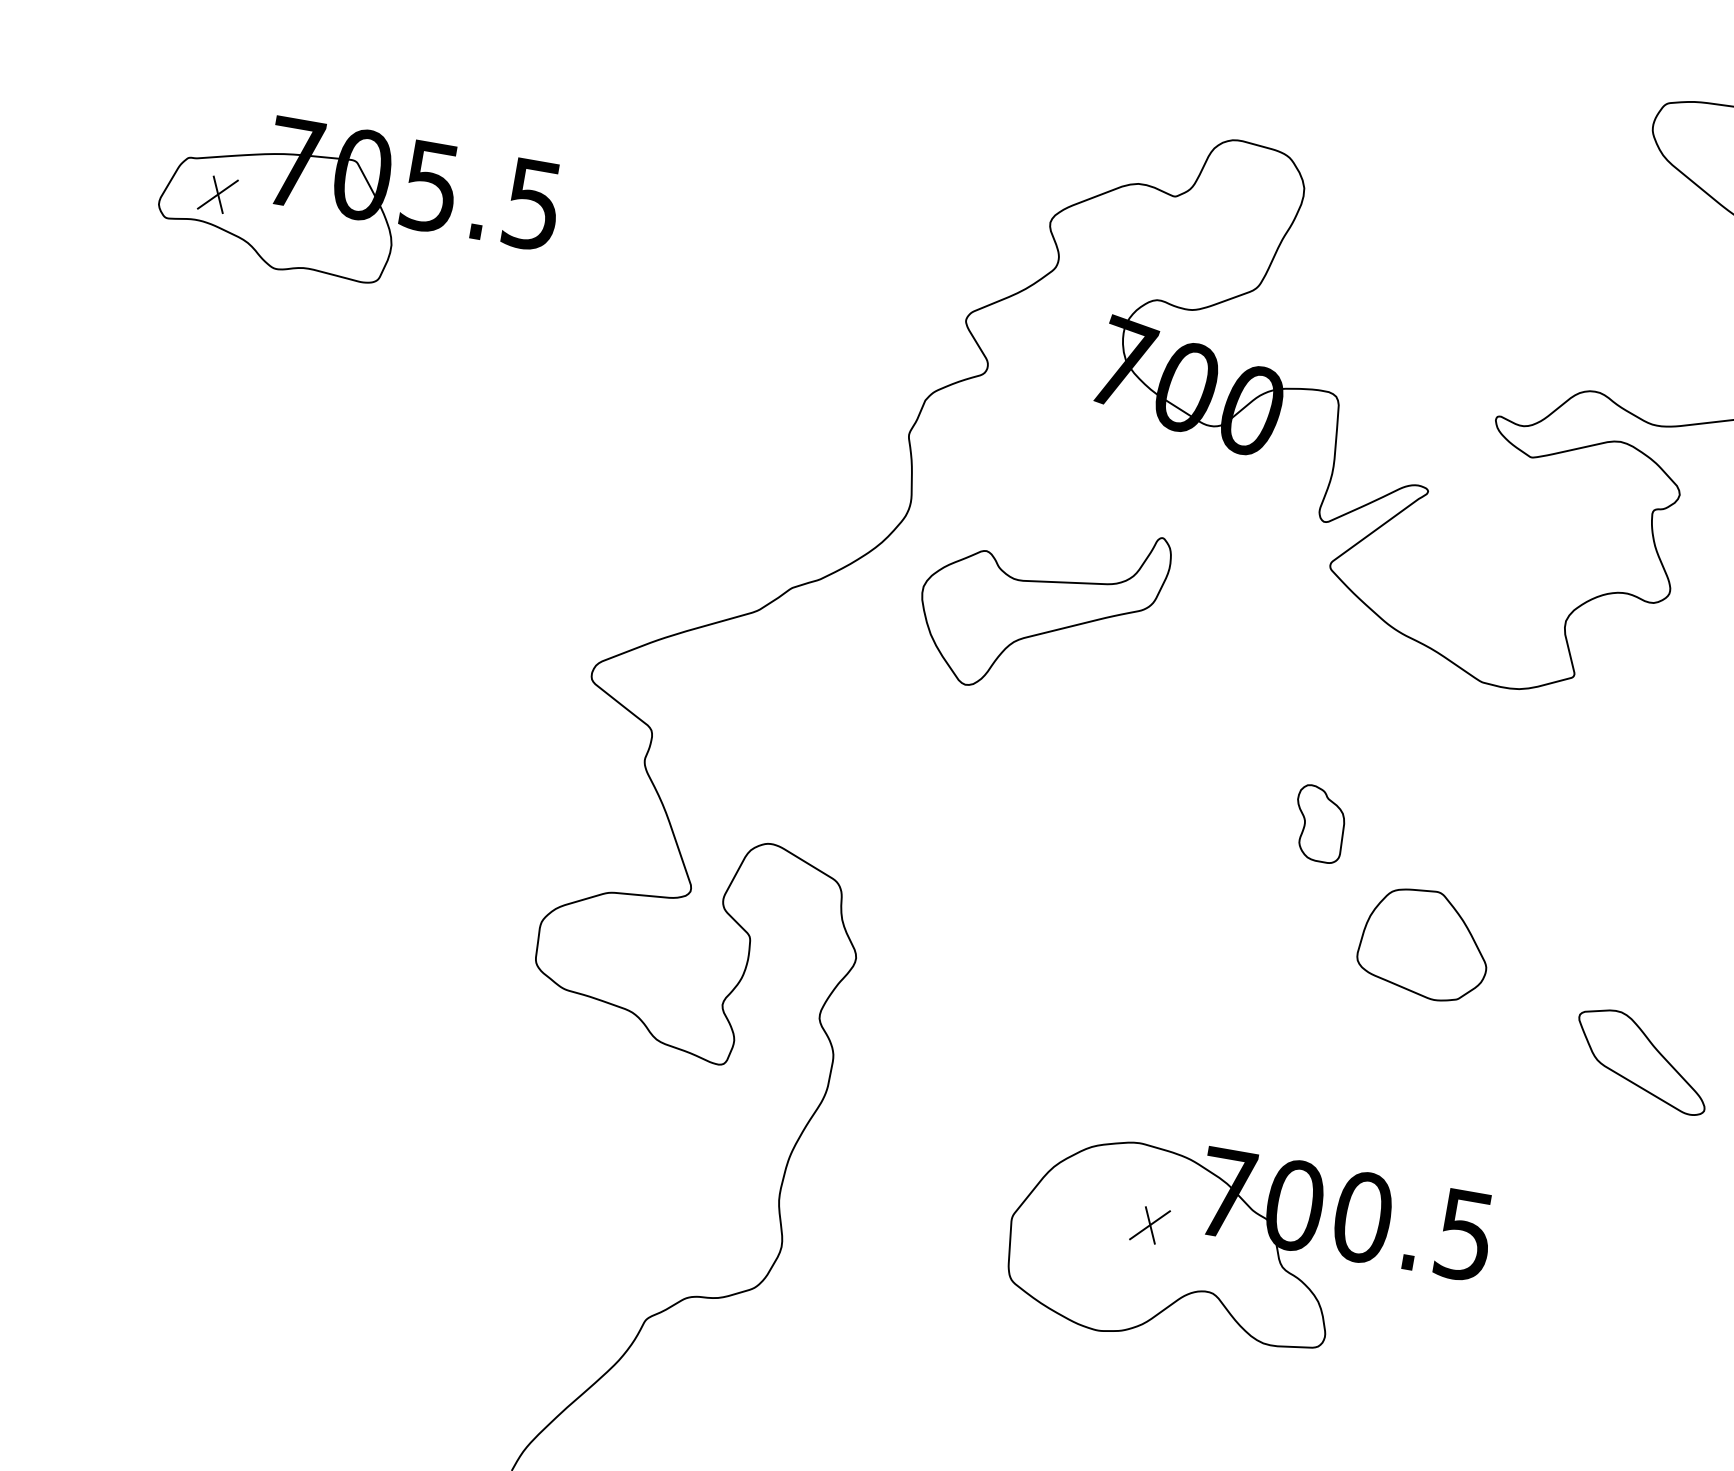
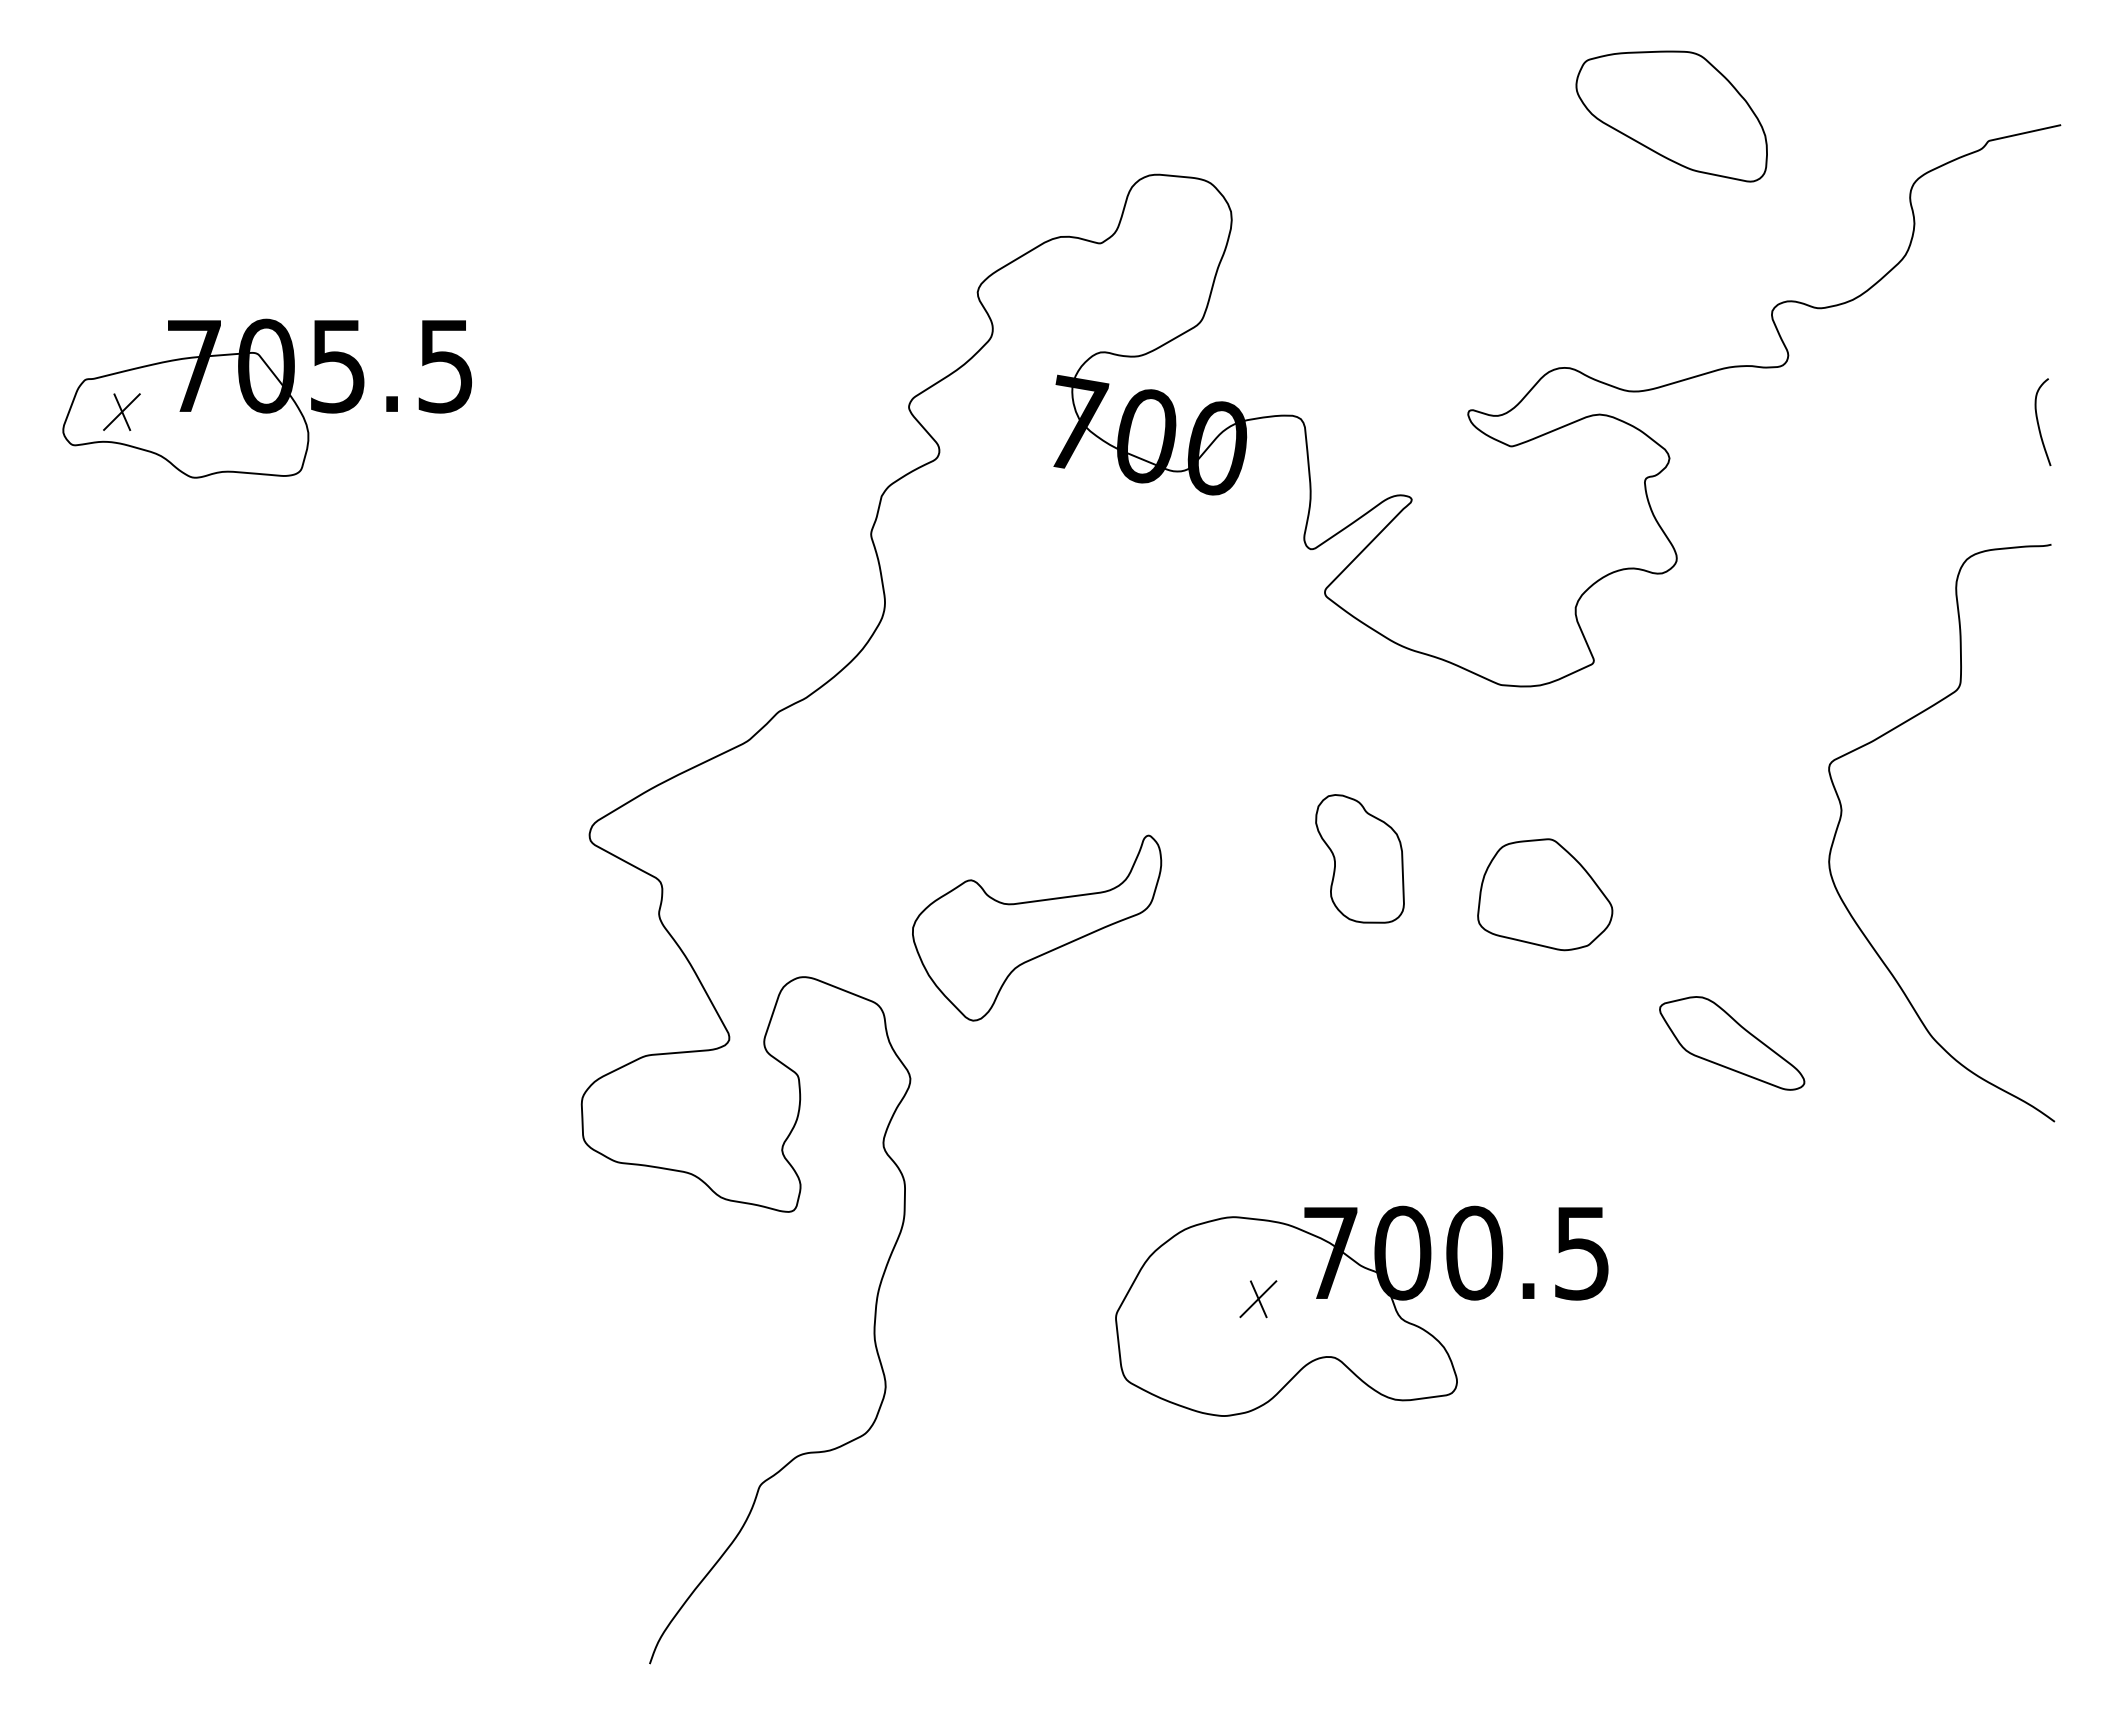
part: (1041, 606) -> (1037, 927), moved
part: (1319, 823) -> (1359, 858), size x1.67
part: (1425, 943) -> (1545, 894), moved

